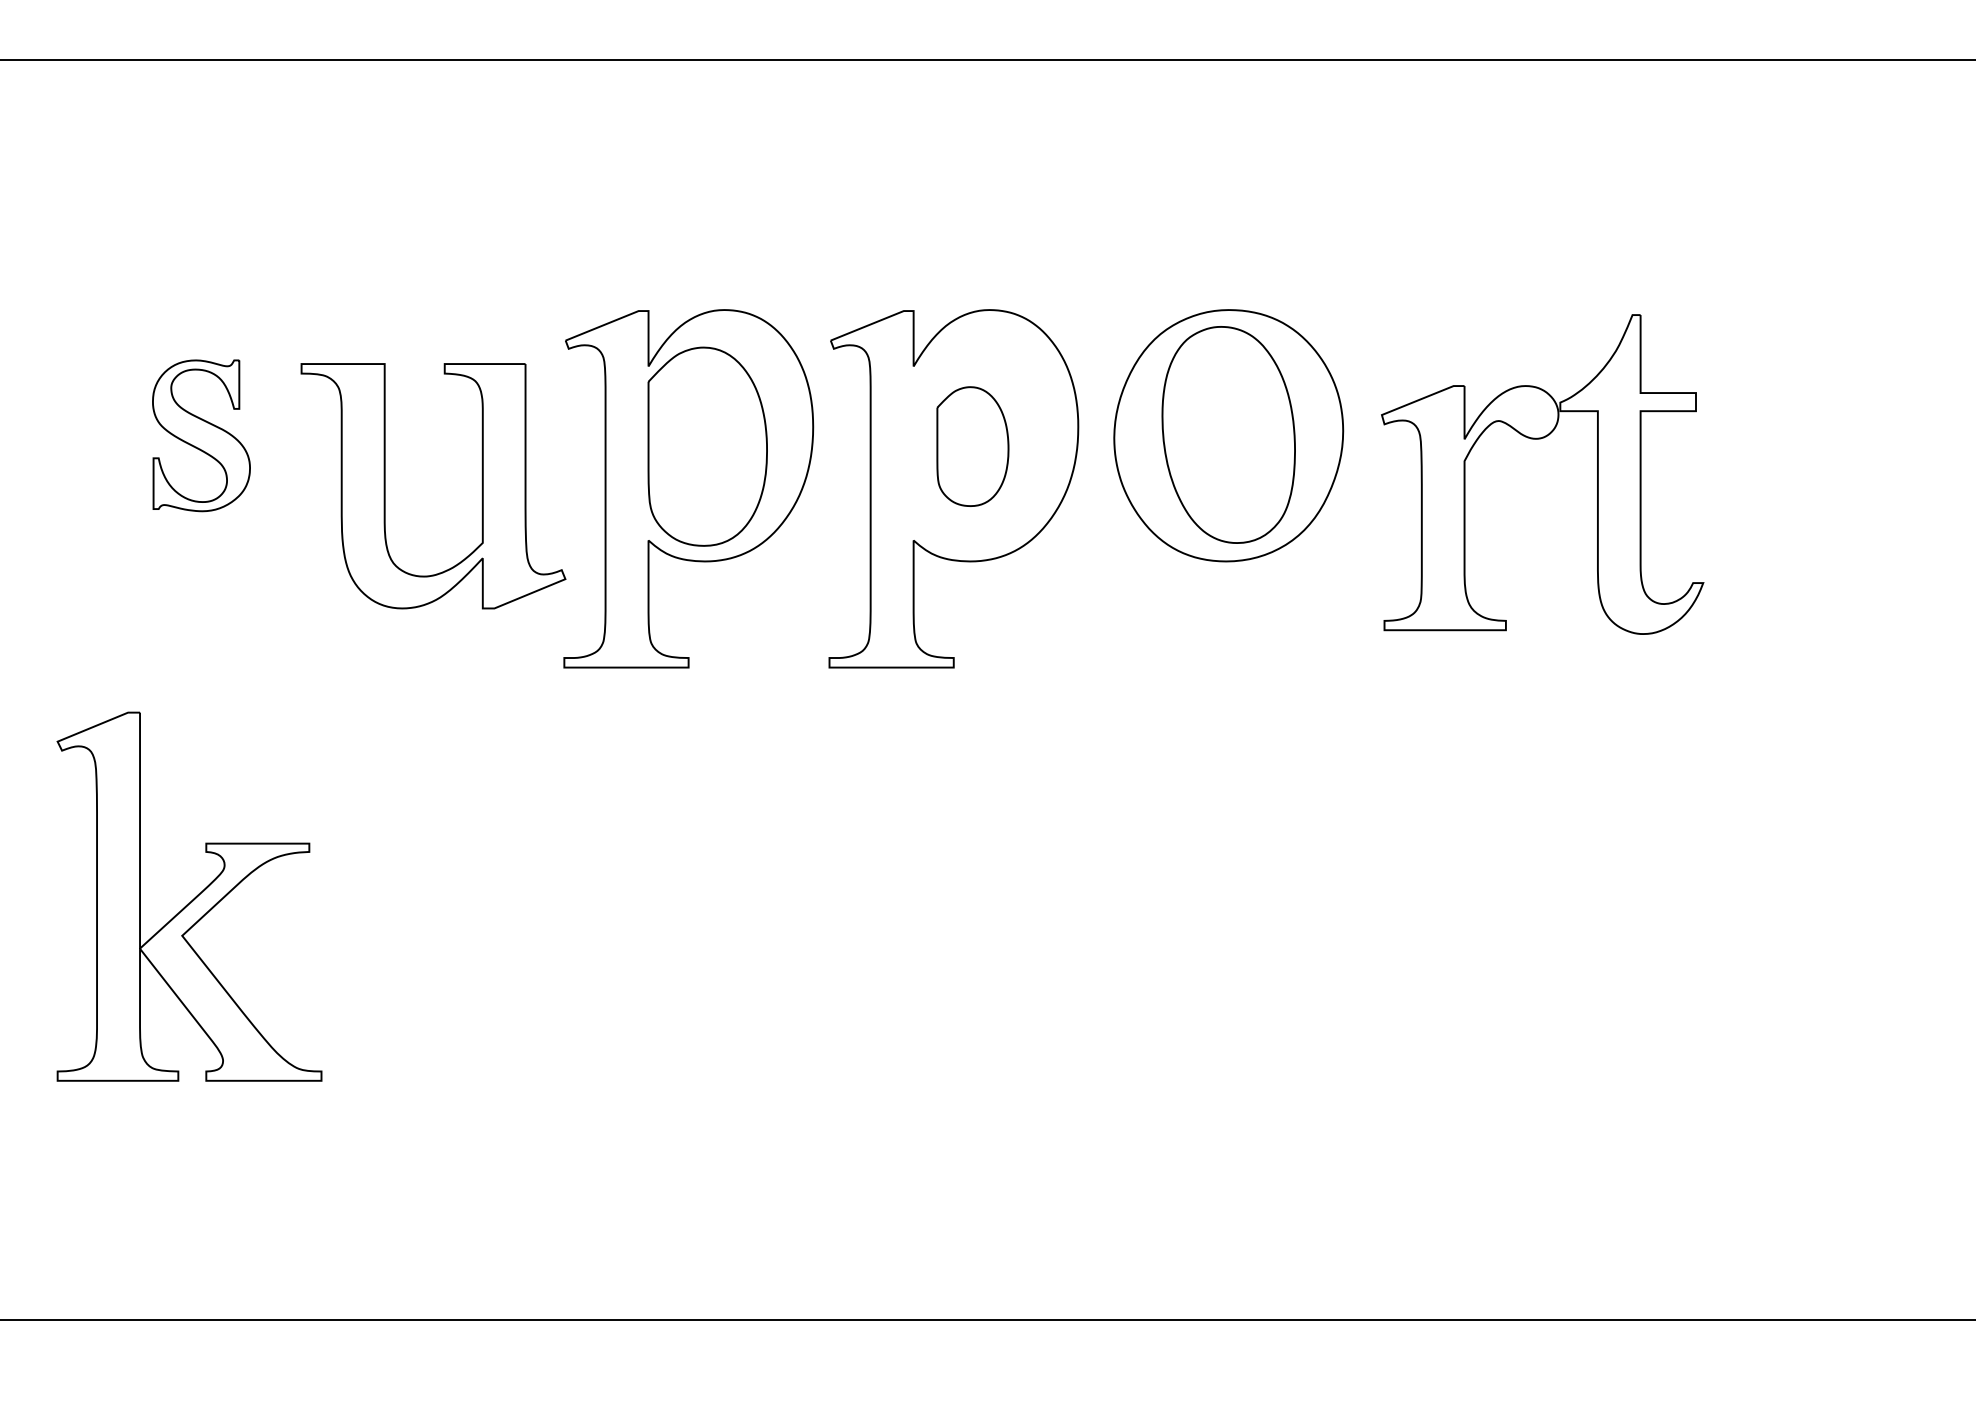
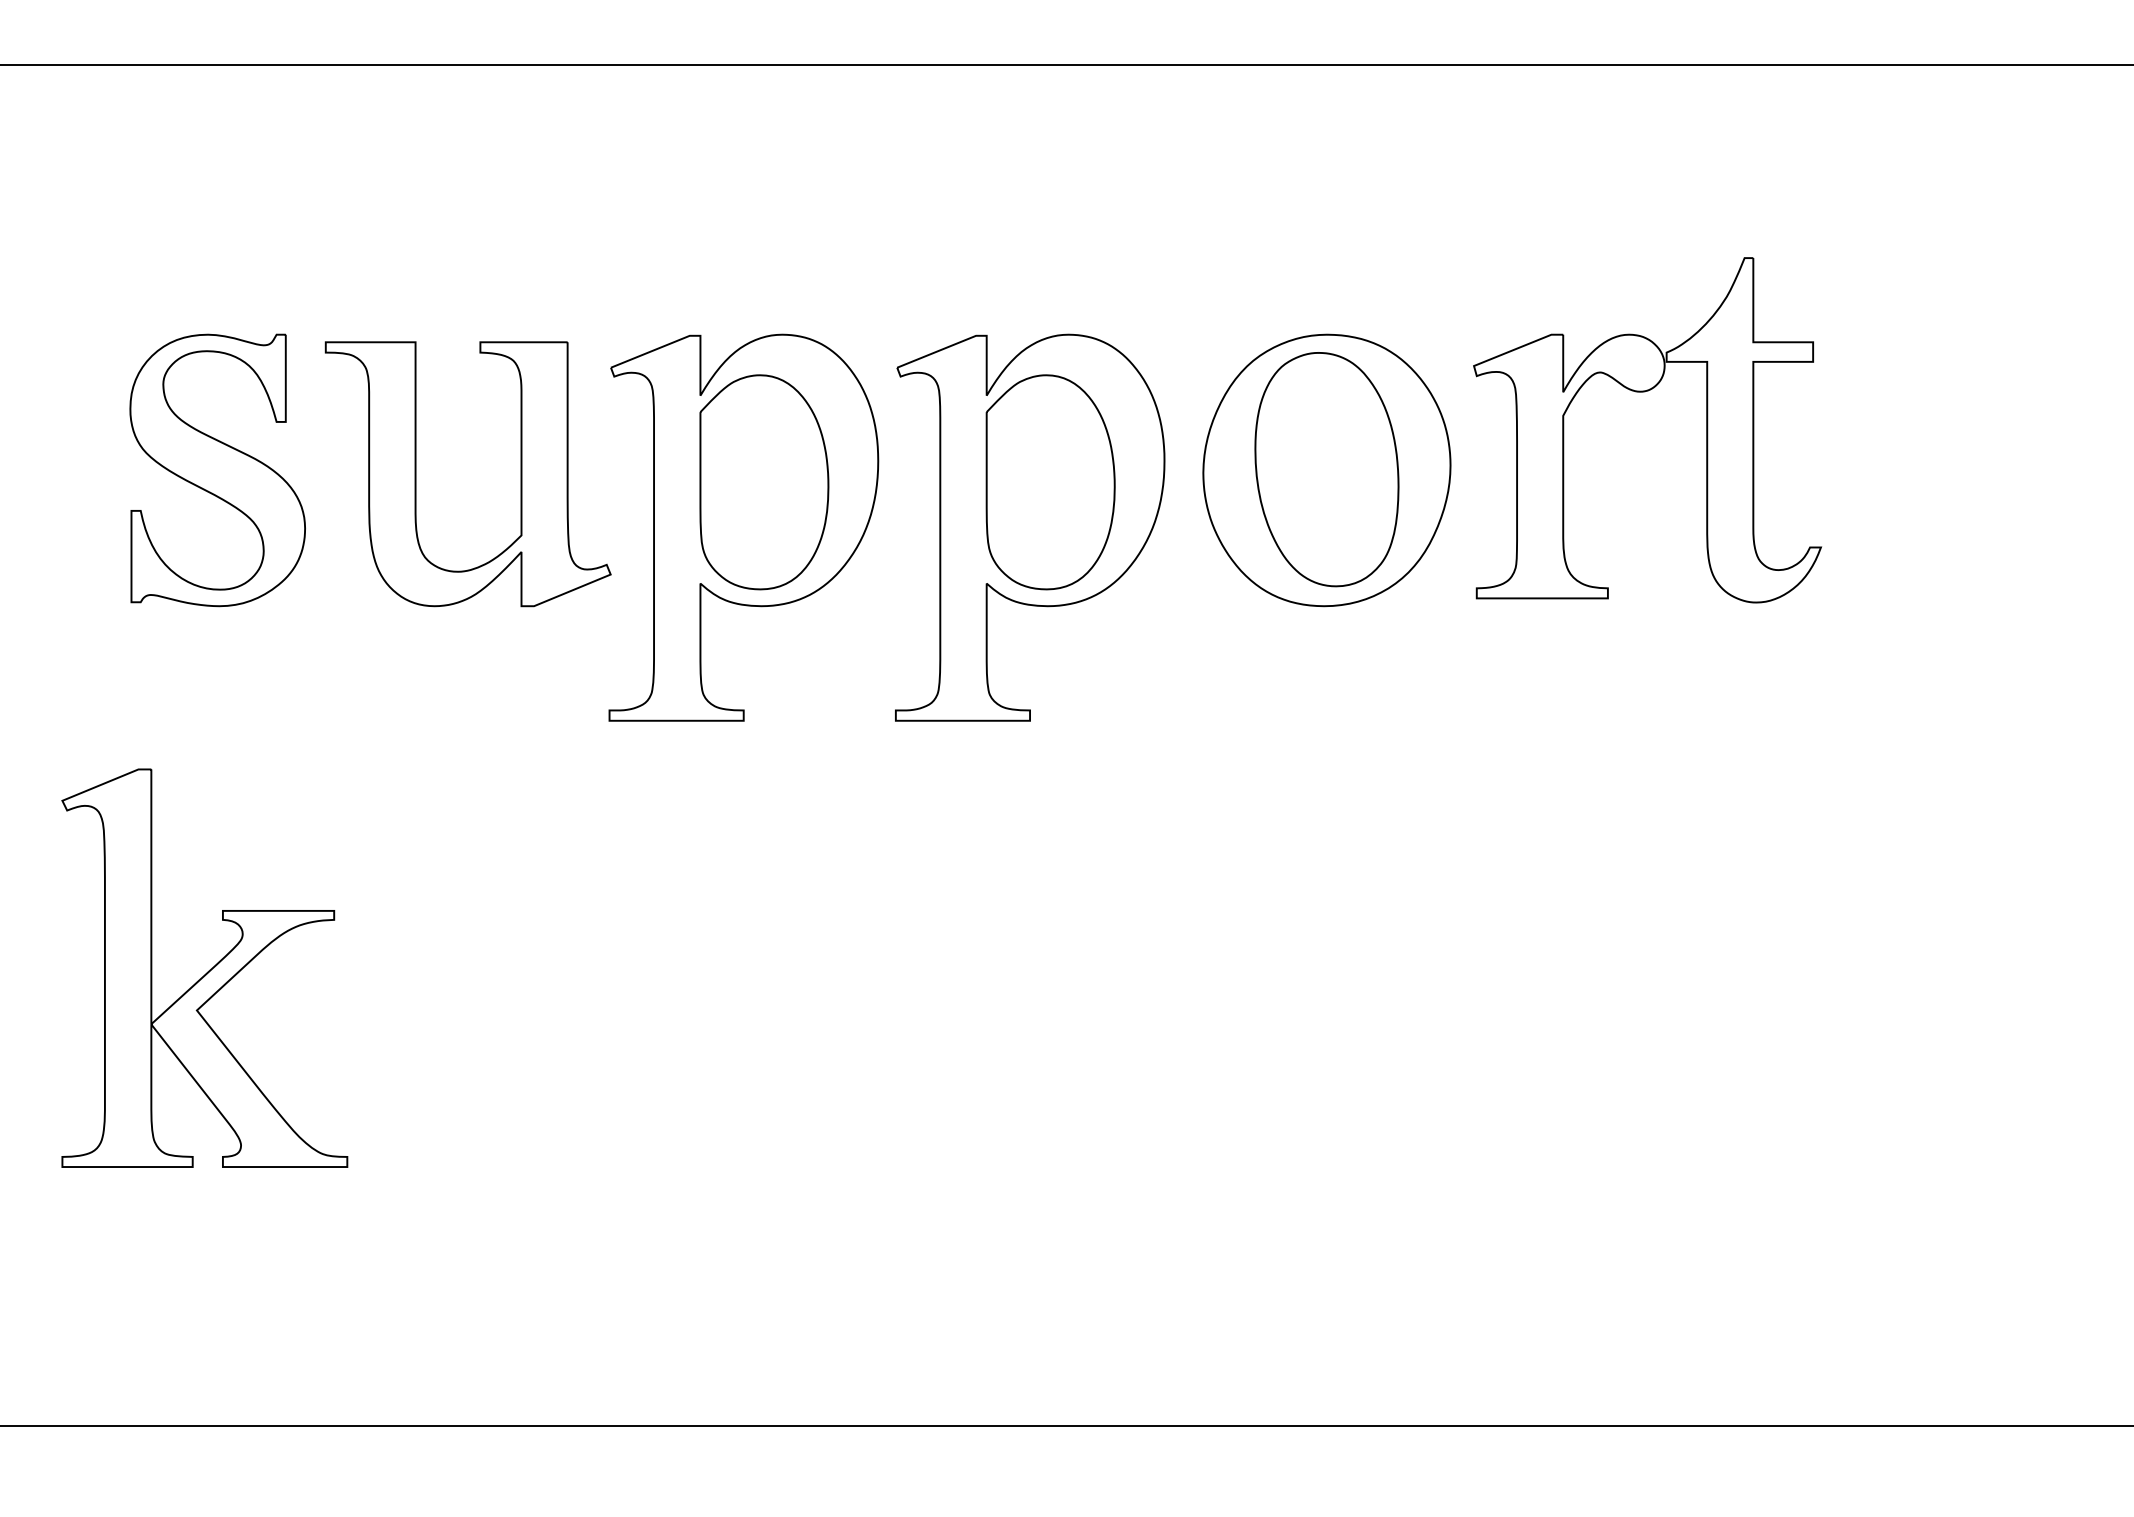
part: (201, 435) -> (217, 470), size x1.67
part: (1540, 439) -> (1645, 392), moved
part: (972, 446) -> (1050, 482), size x1.67
part: (385, 486) -> (416, 474), moved

